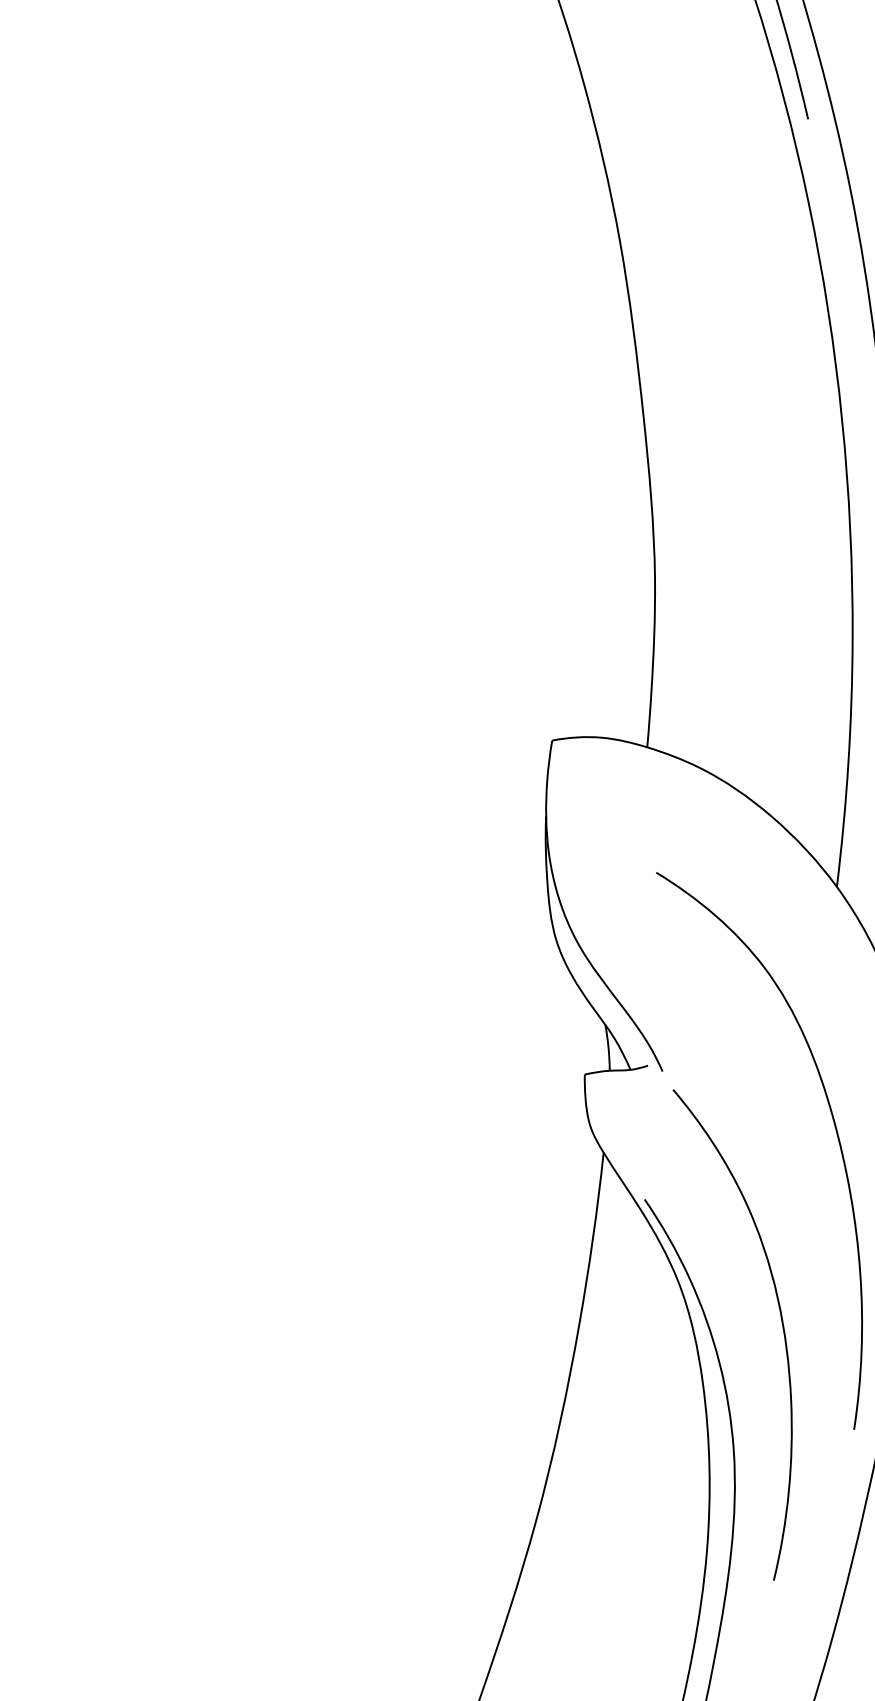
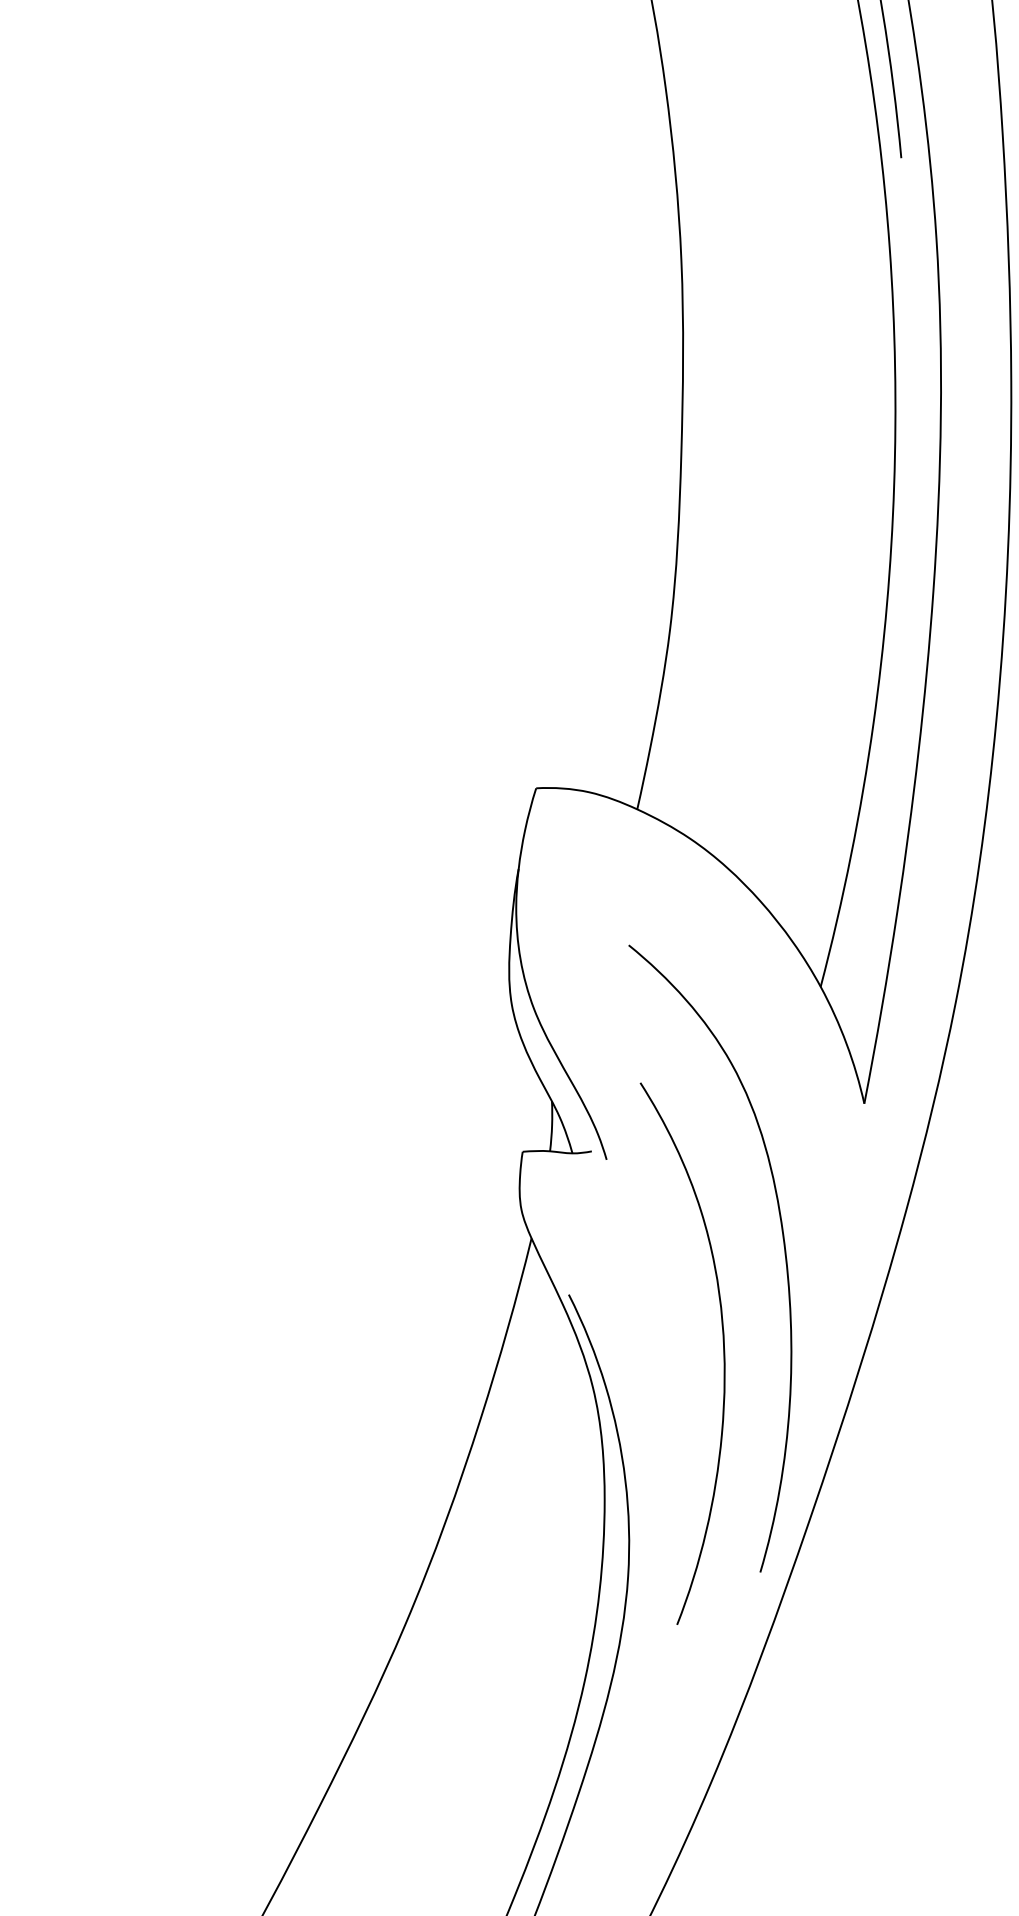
curve: (782, 1326) -> (723, 1353), moved

